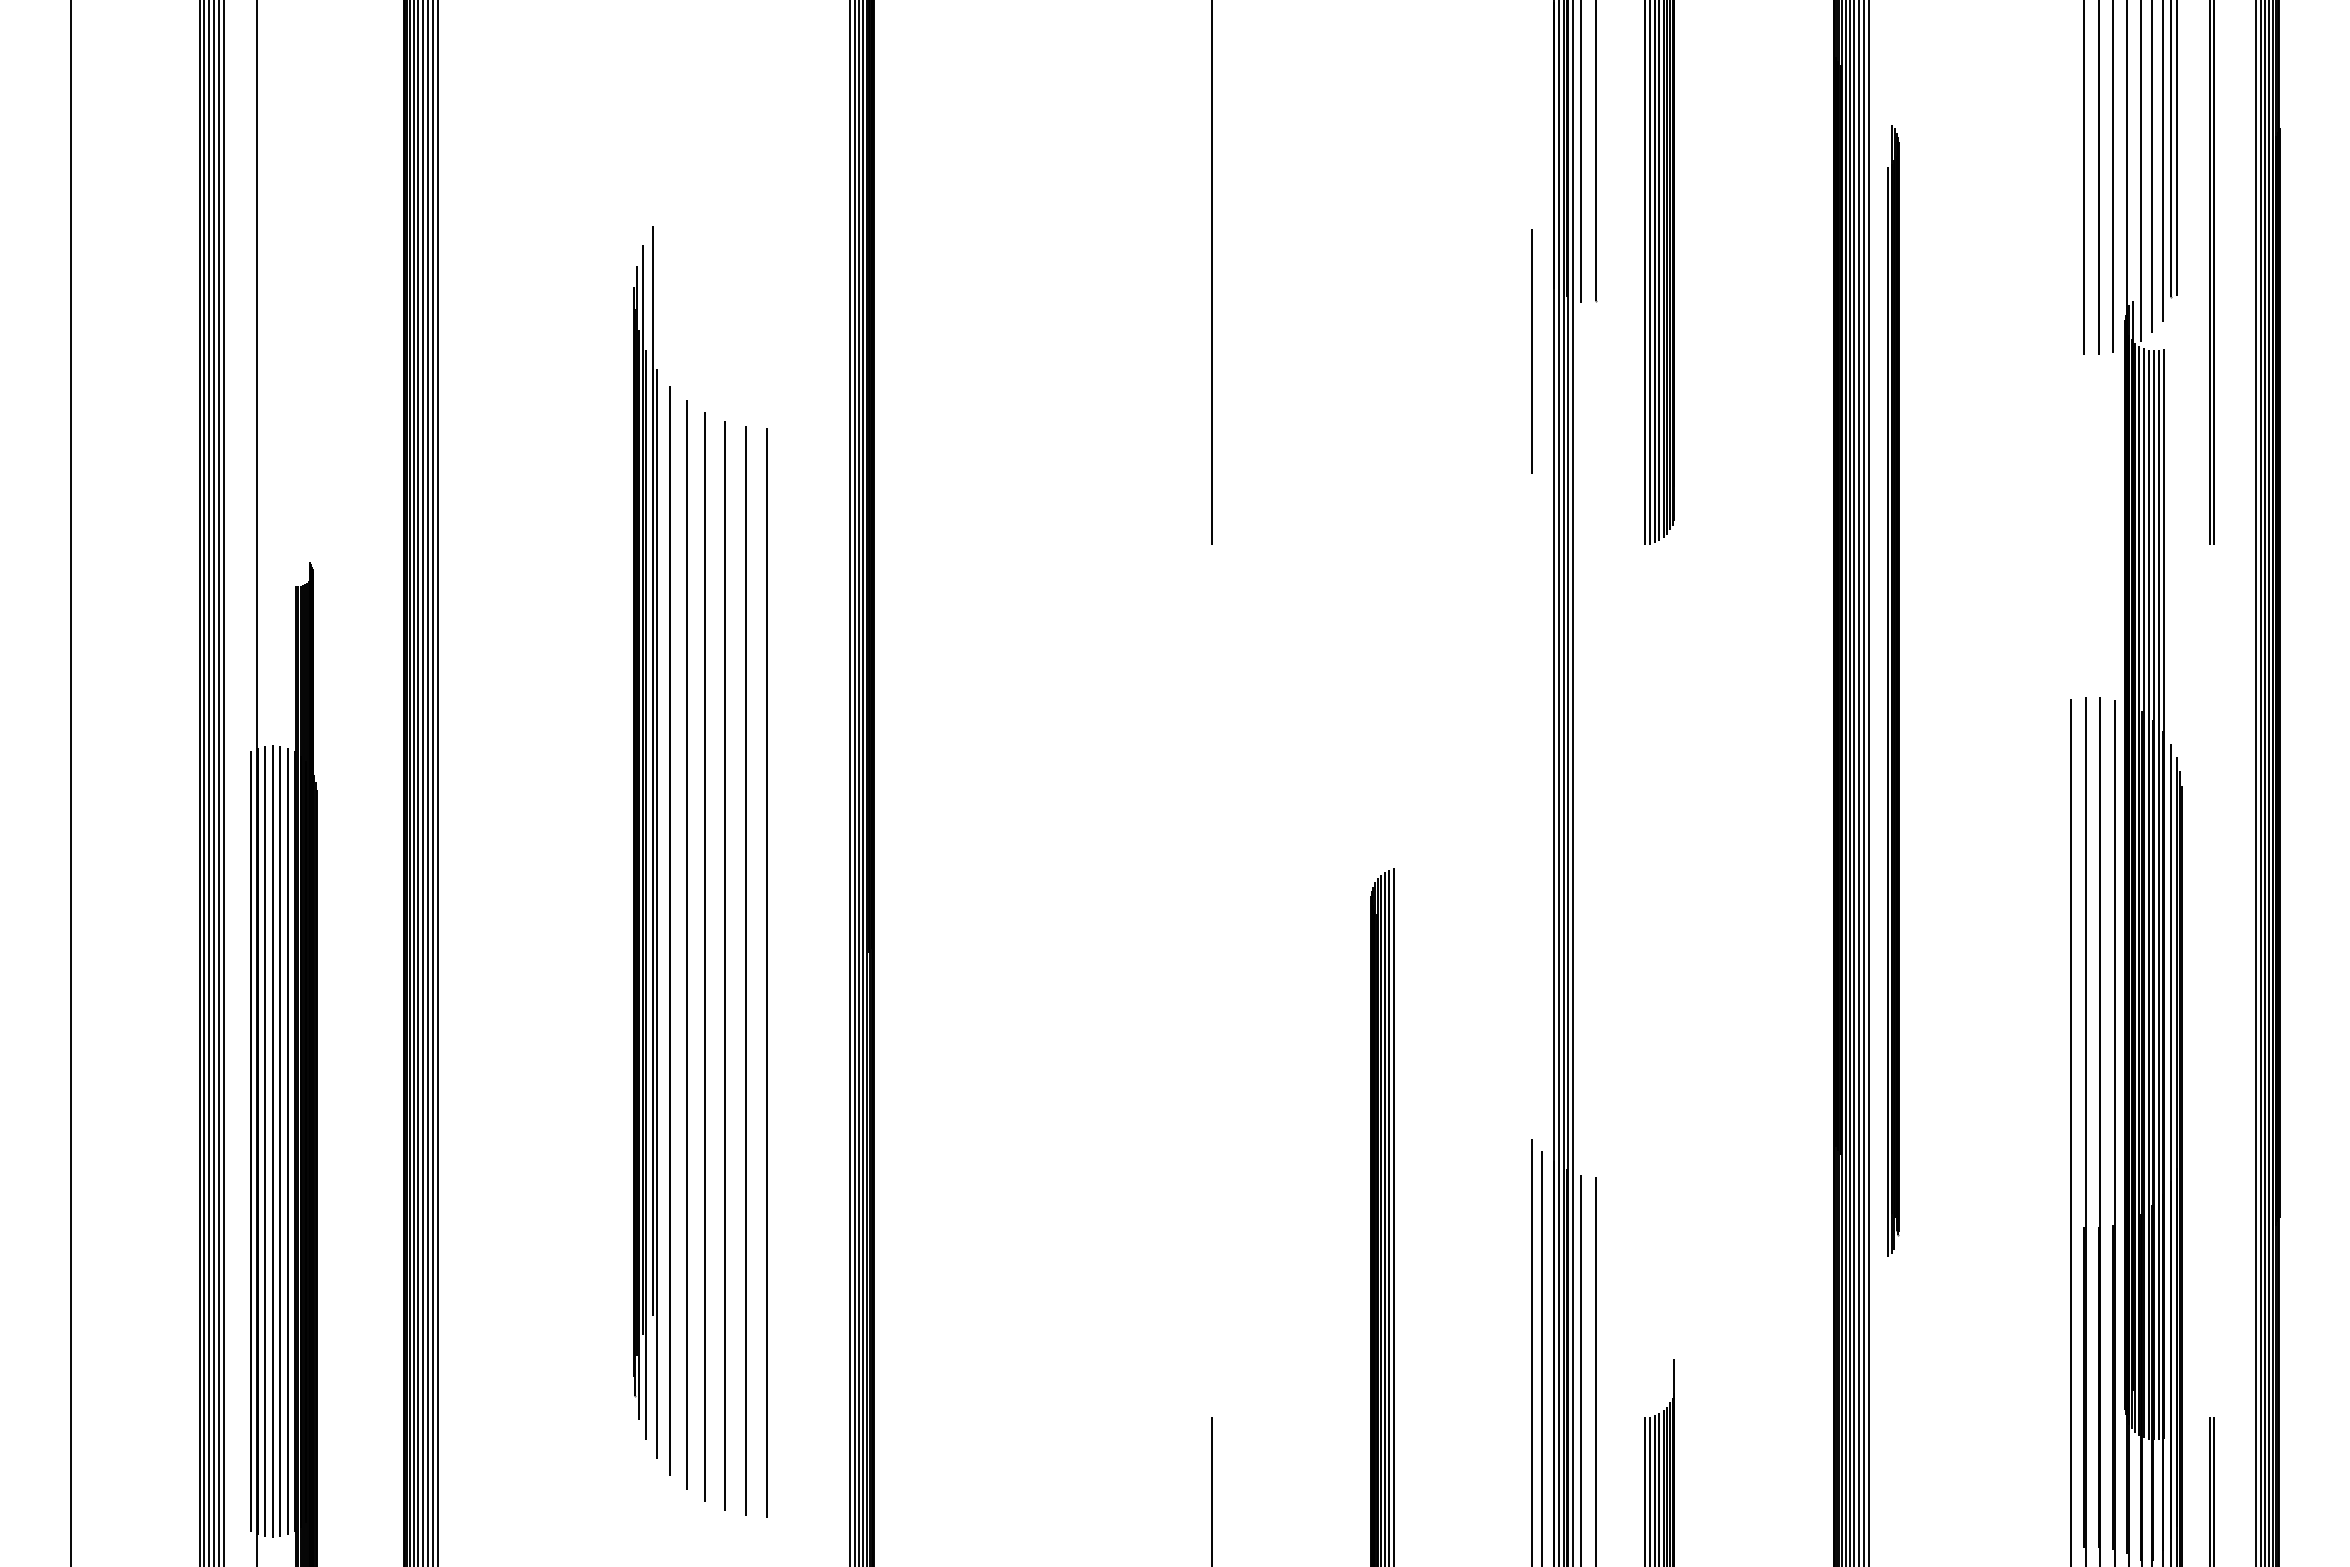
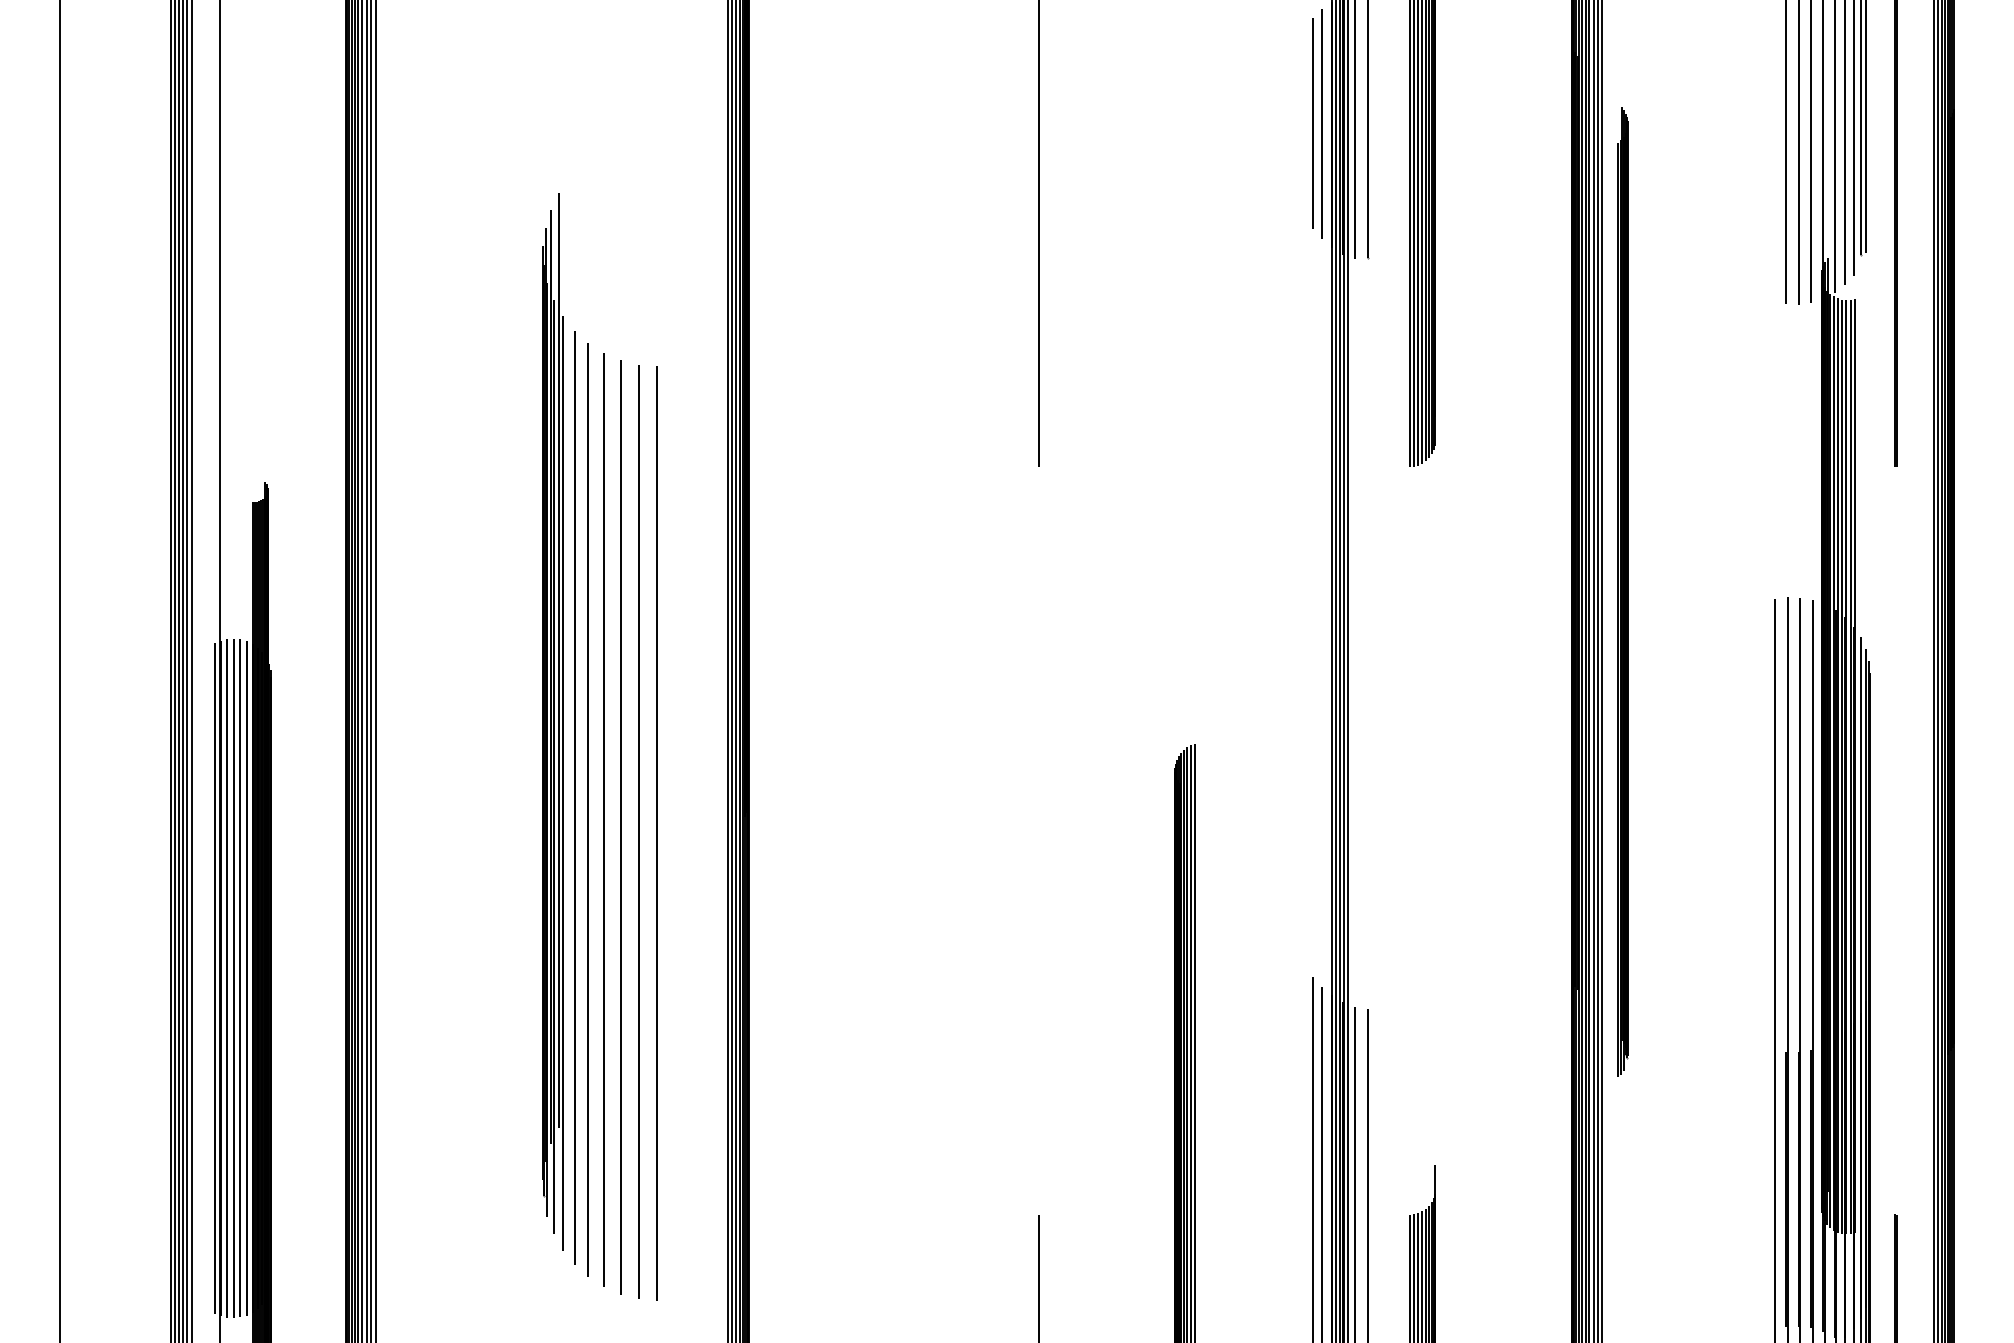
line: (1541, 144) -> (1321, 123), added
line: (1531, 351) -> (1312, 123), moved

